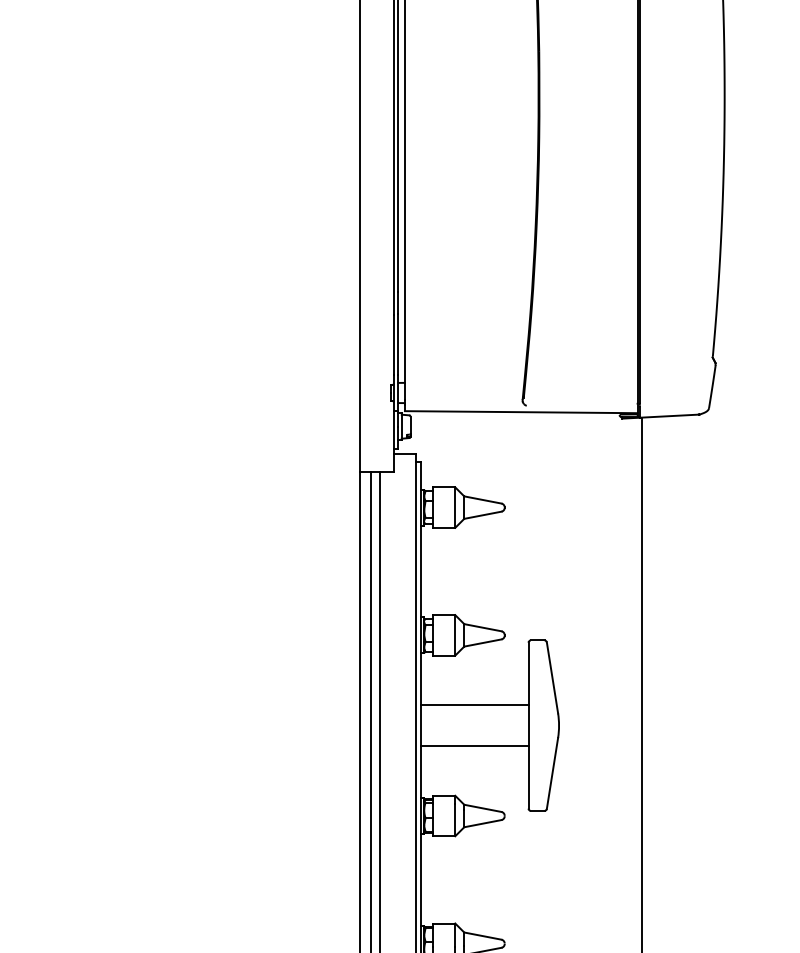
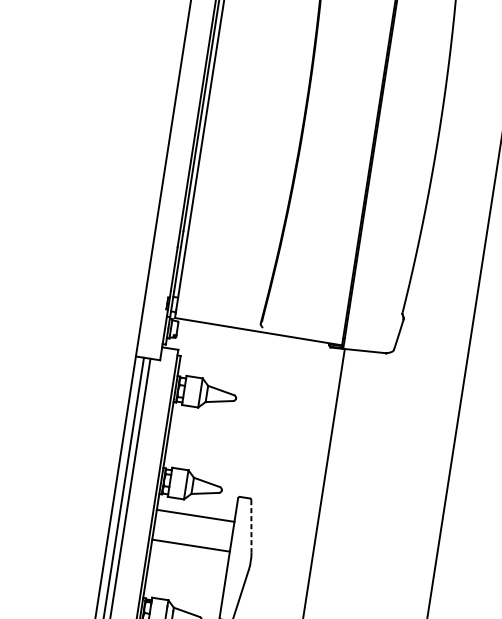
line: (552, 677) -> (251, 525), solid -> dashed
line: (474, 705) -> (195, 515), moved
line: (474, 745) -> (191, 545), moved

